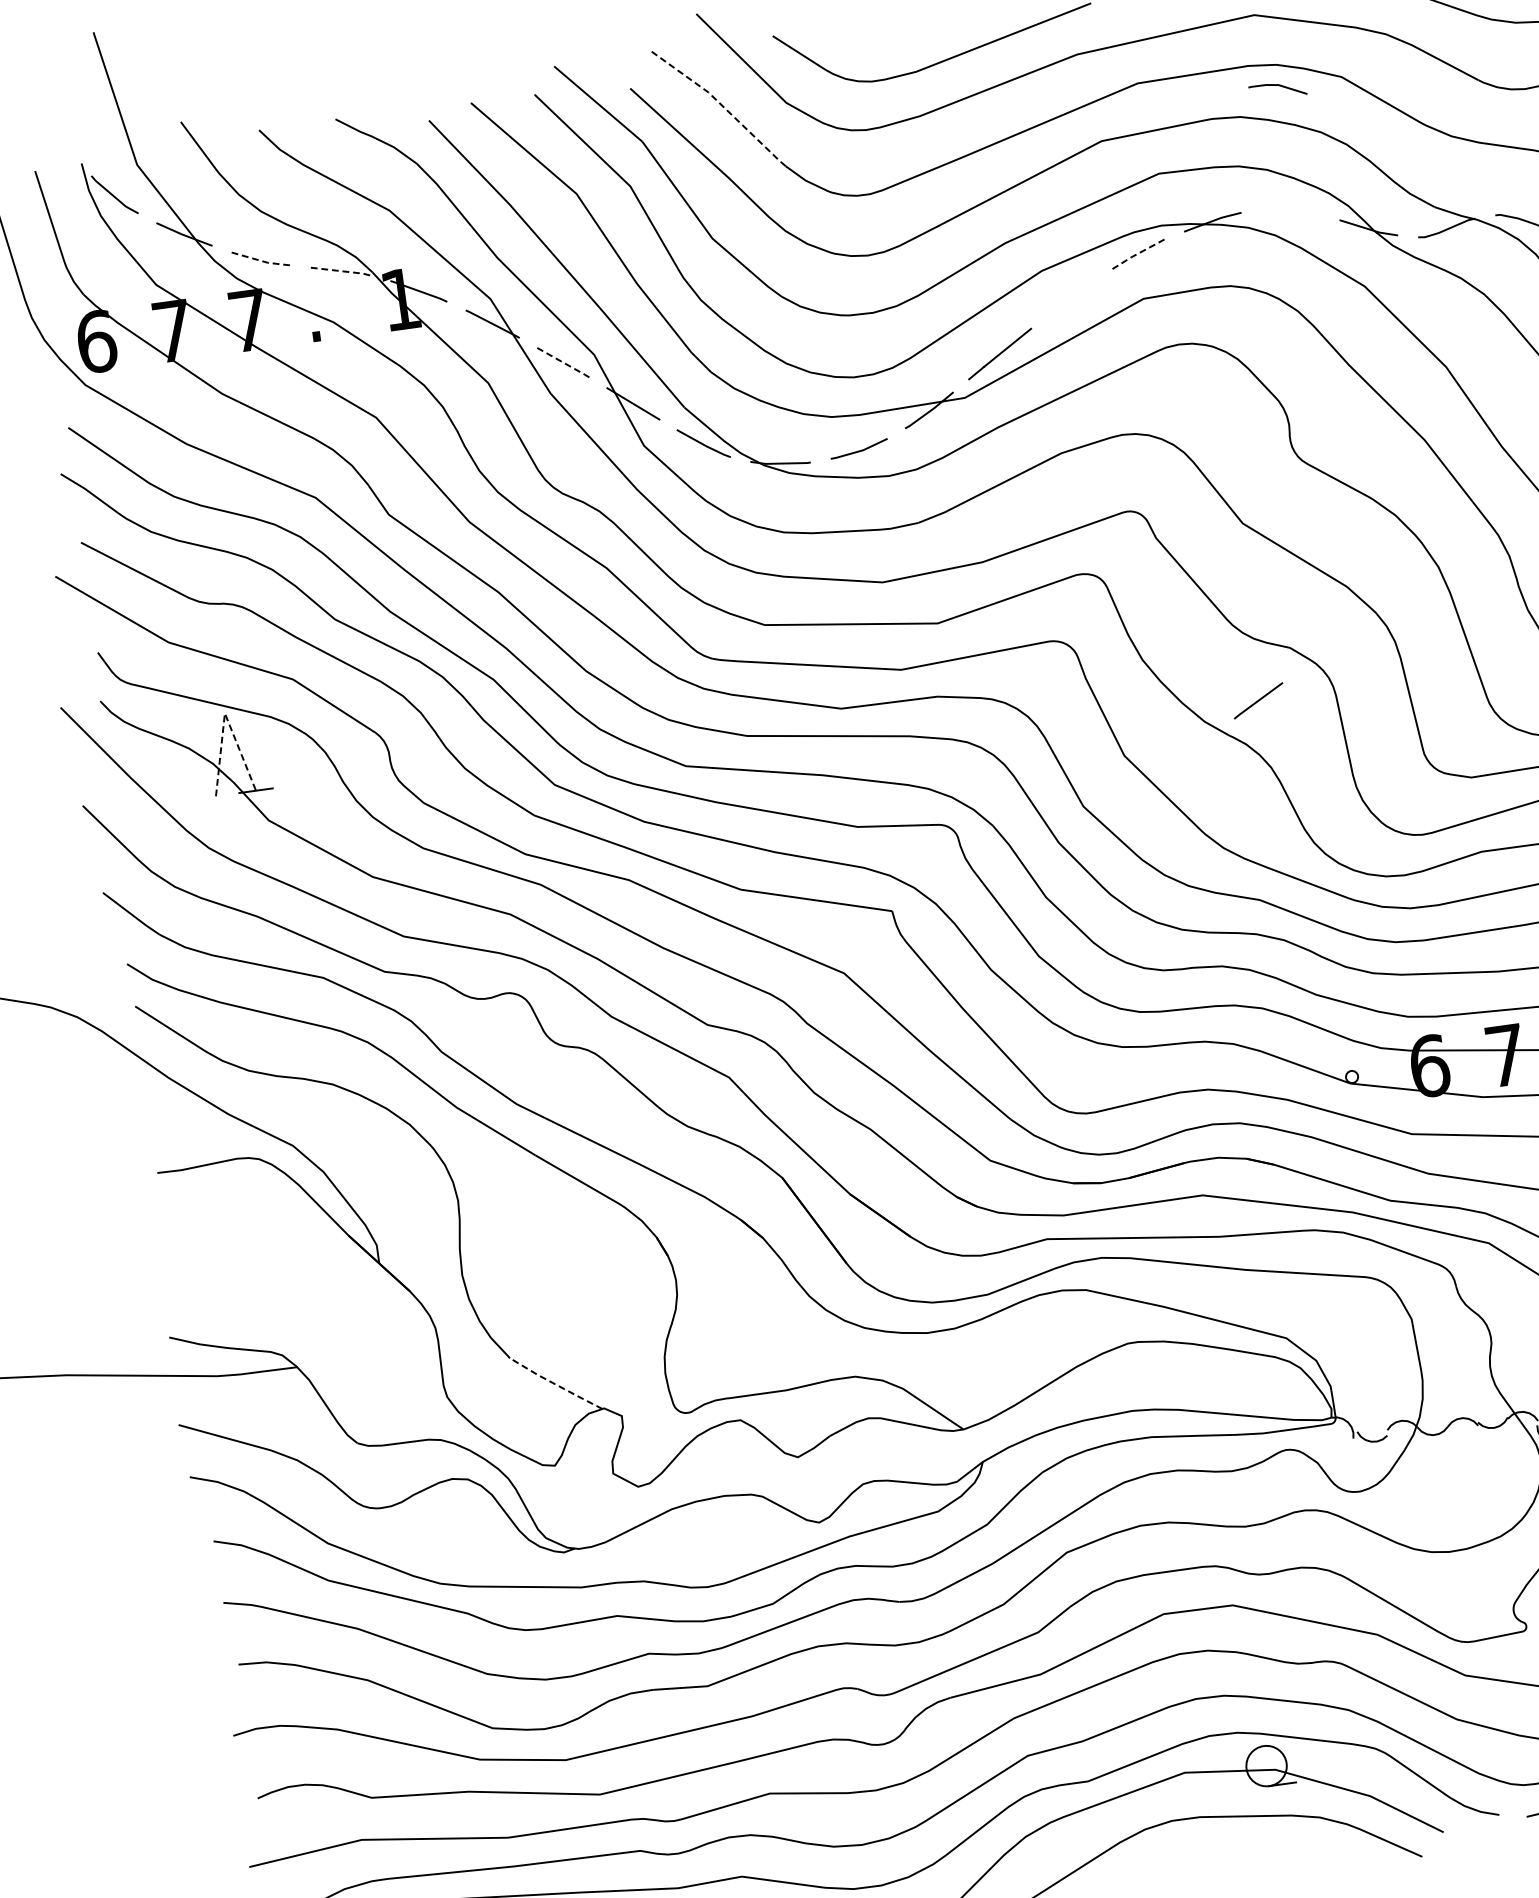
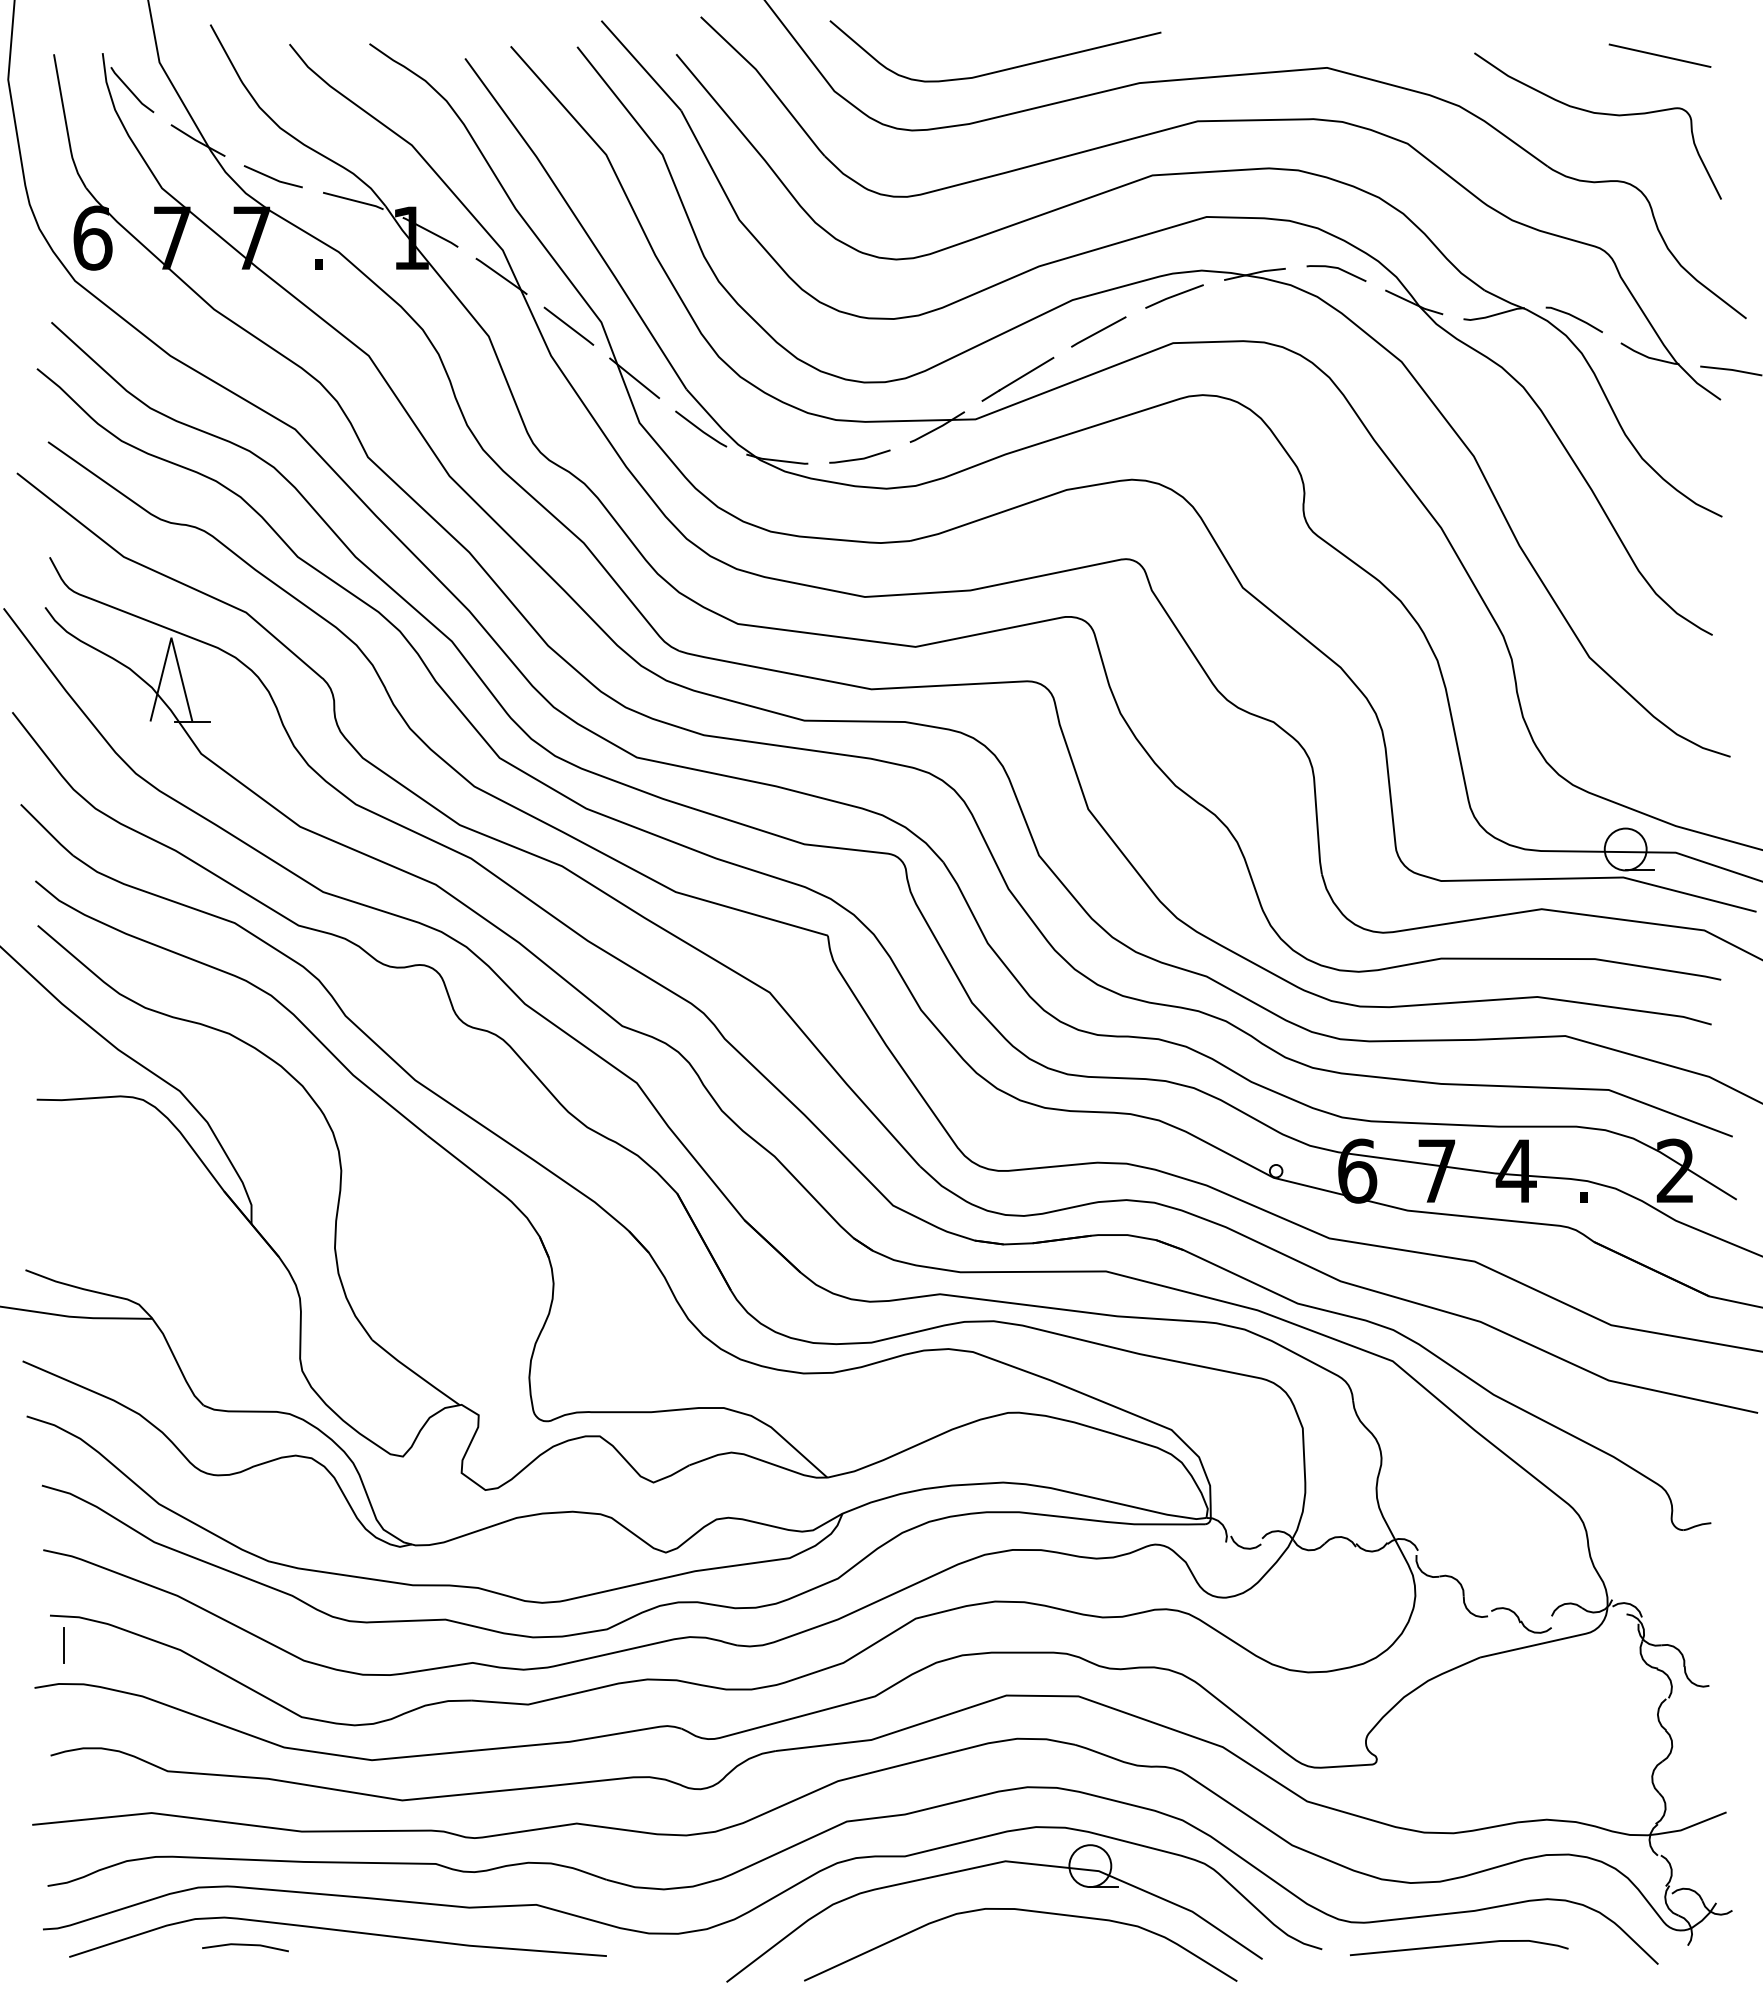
line: (1279, 86) -> (1338, 269), moved
line: (720, 103) -> (766, 82), dashed -> solid
line: (1138, 253) -> (1174, 295), dashed -> solid
line: (261, 260) -> (273, 178), dashed -> solid
line: (341, 271) -> (354, 200), dashed -> solid
line: (565, 363) -> (570, 327), dashed -> solid
line: (1258, 700) -> (1098, 331), moved
line: (224, 713) -> (171, 637), dashed -> solid
line: (554, 1384) -> (414, 1373), dashed -> solid
line: (255, 1691) -> (63, 1645), added

